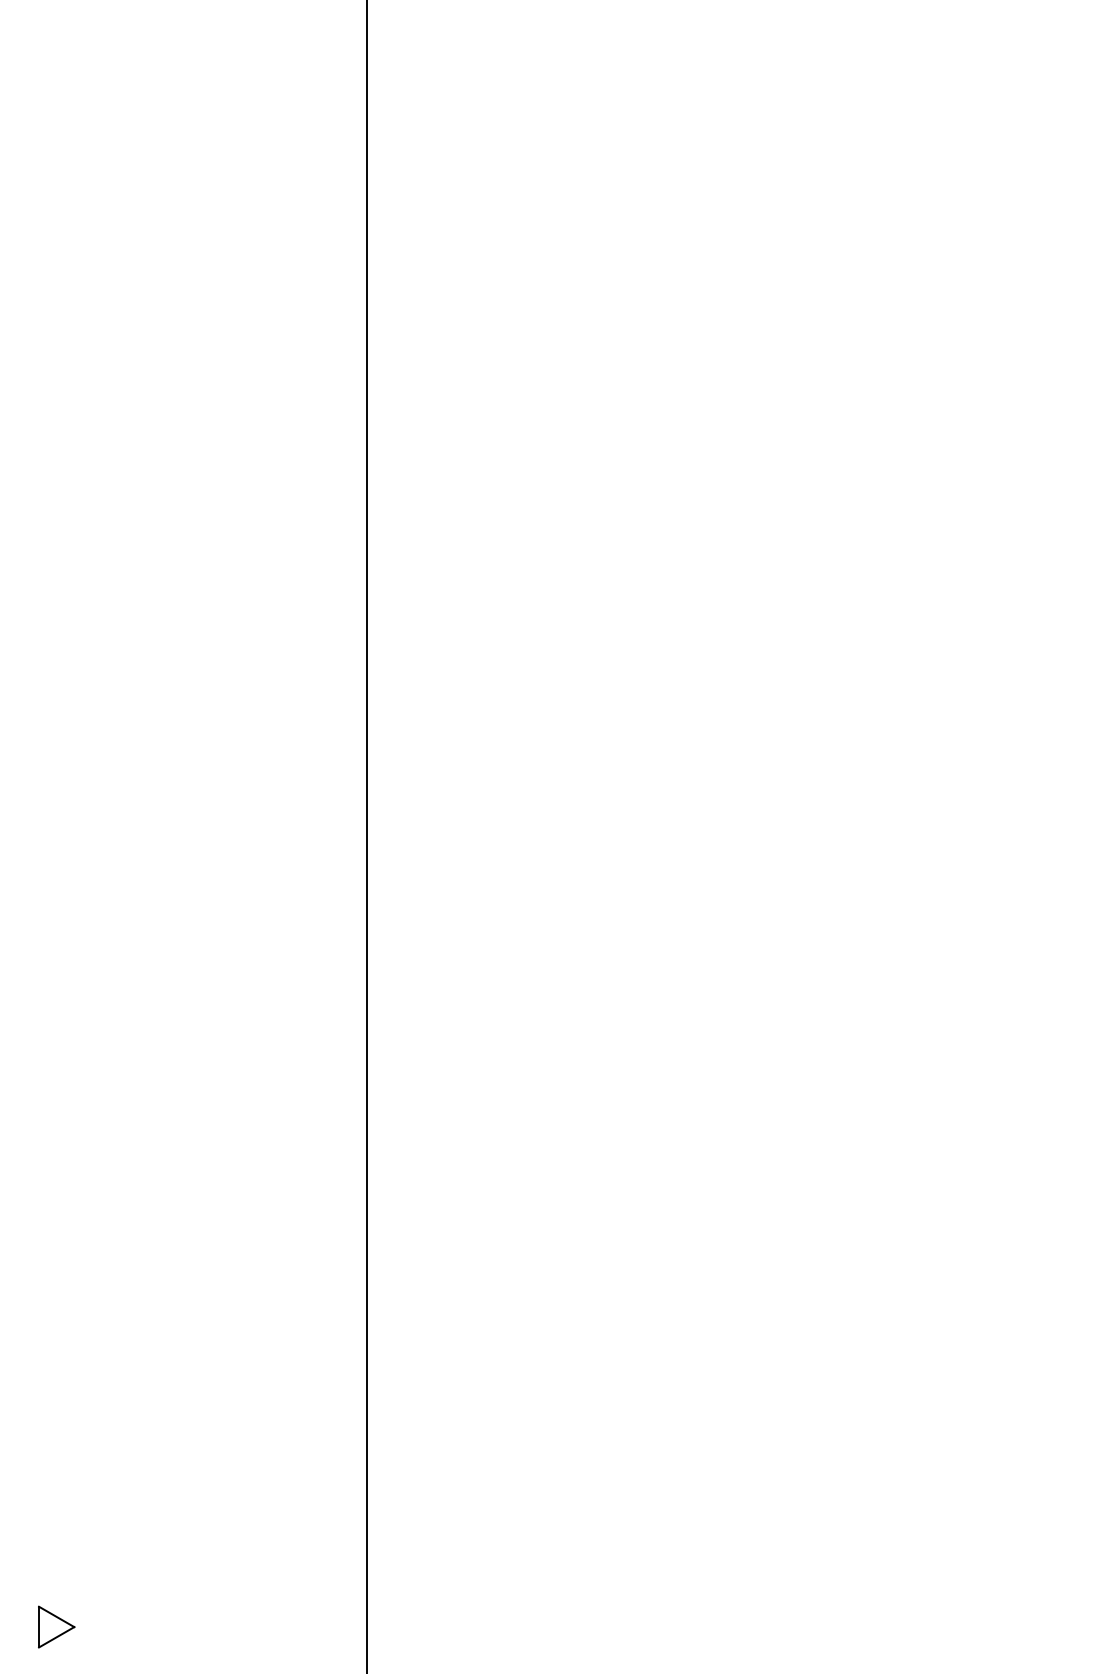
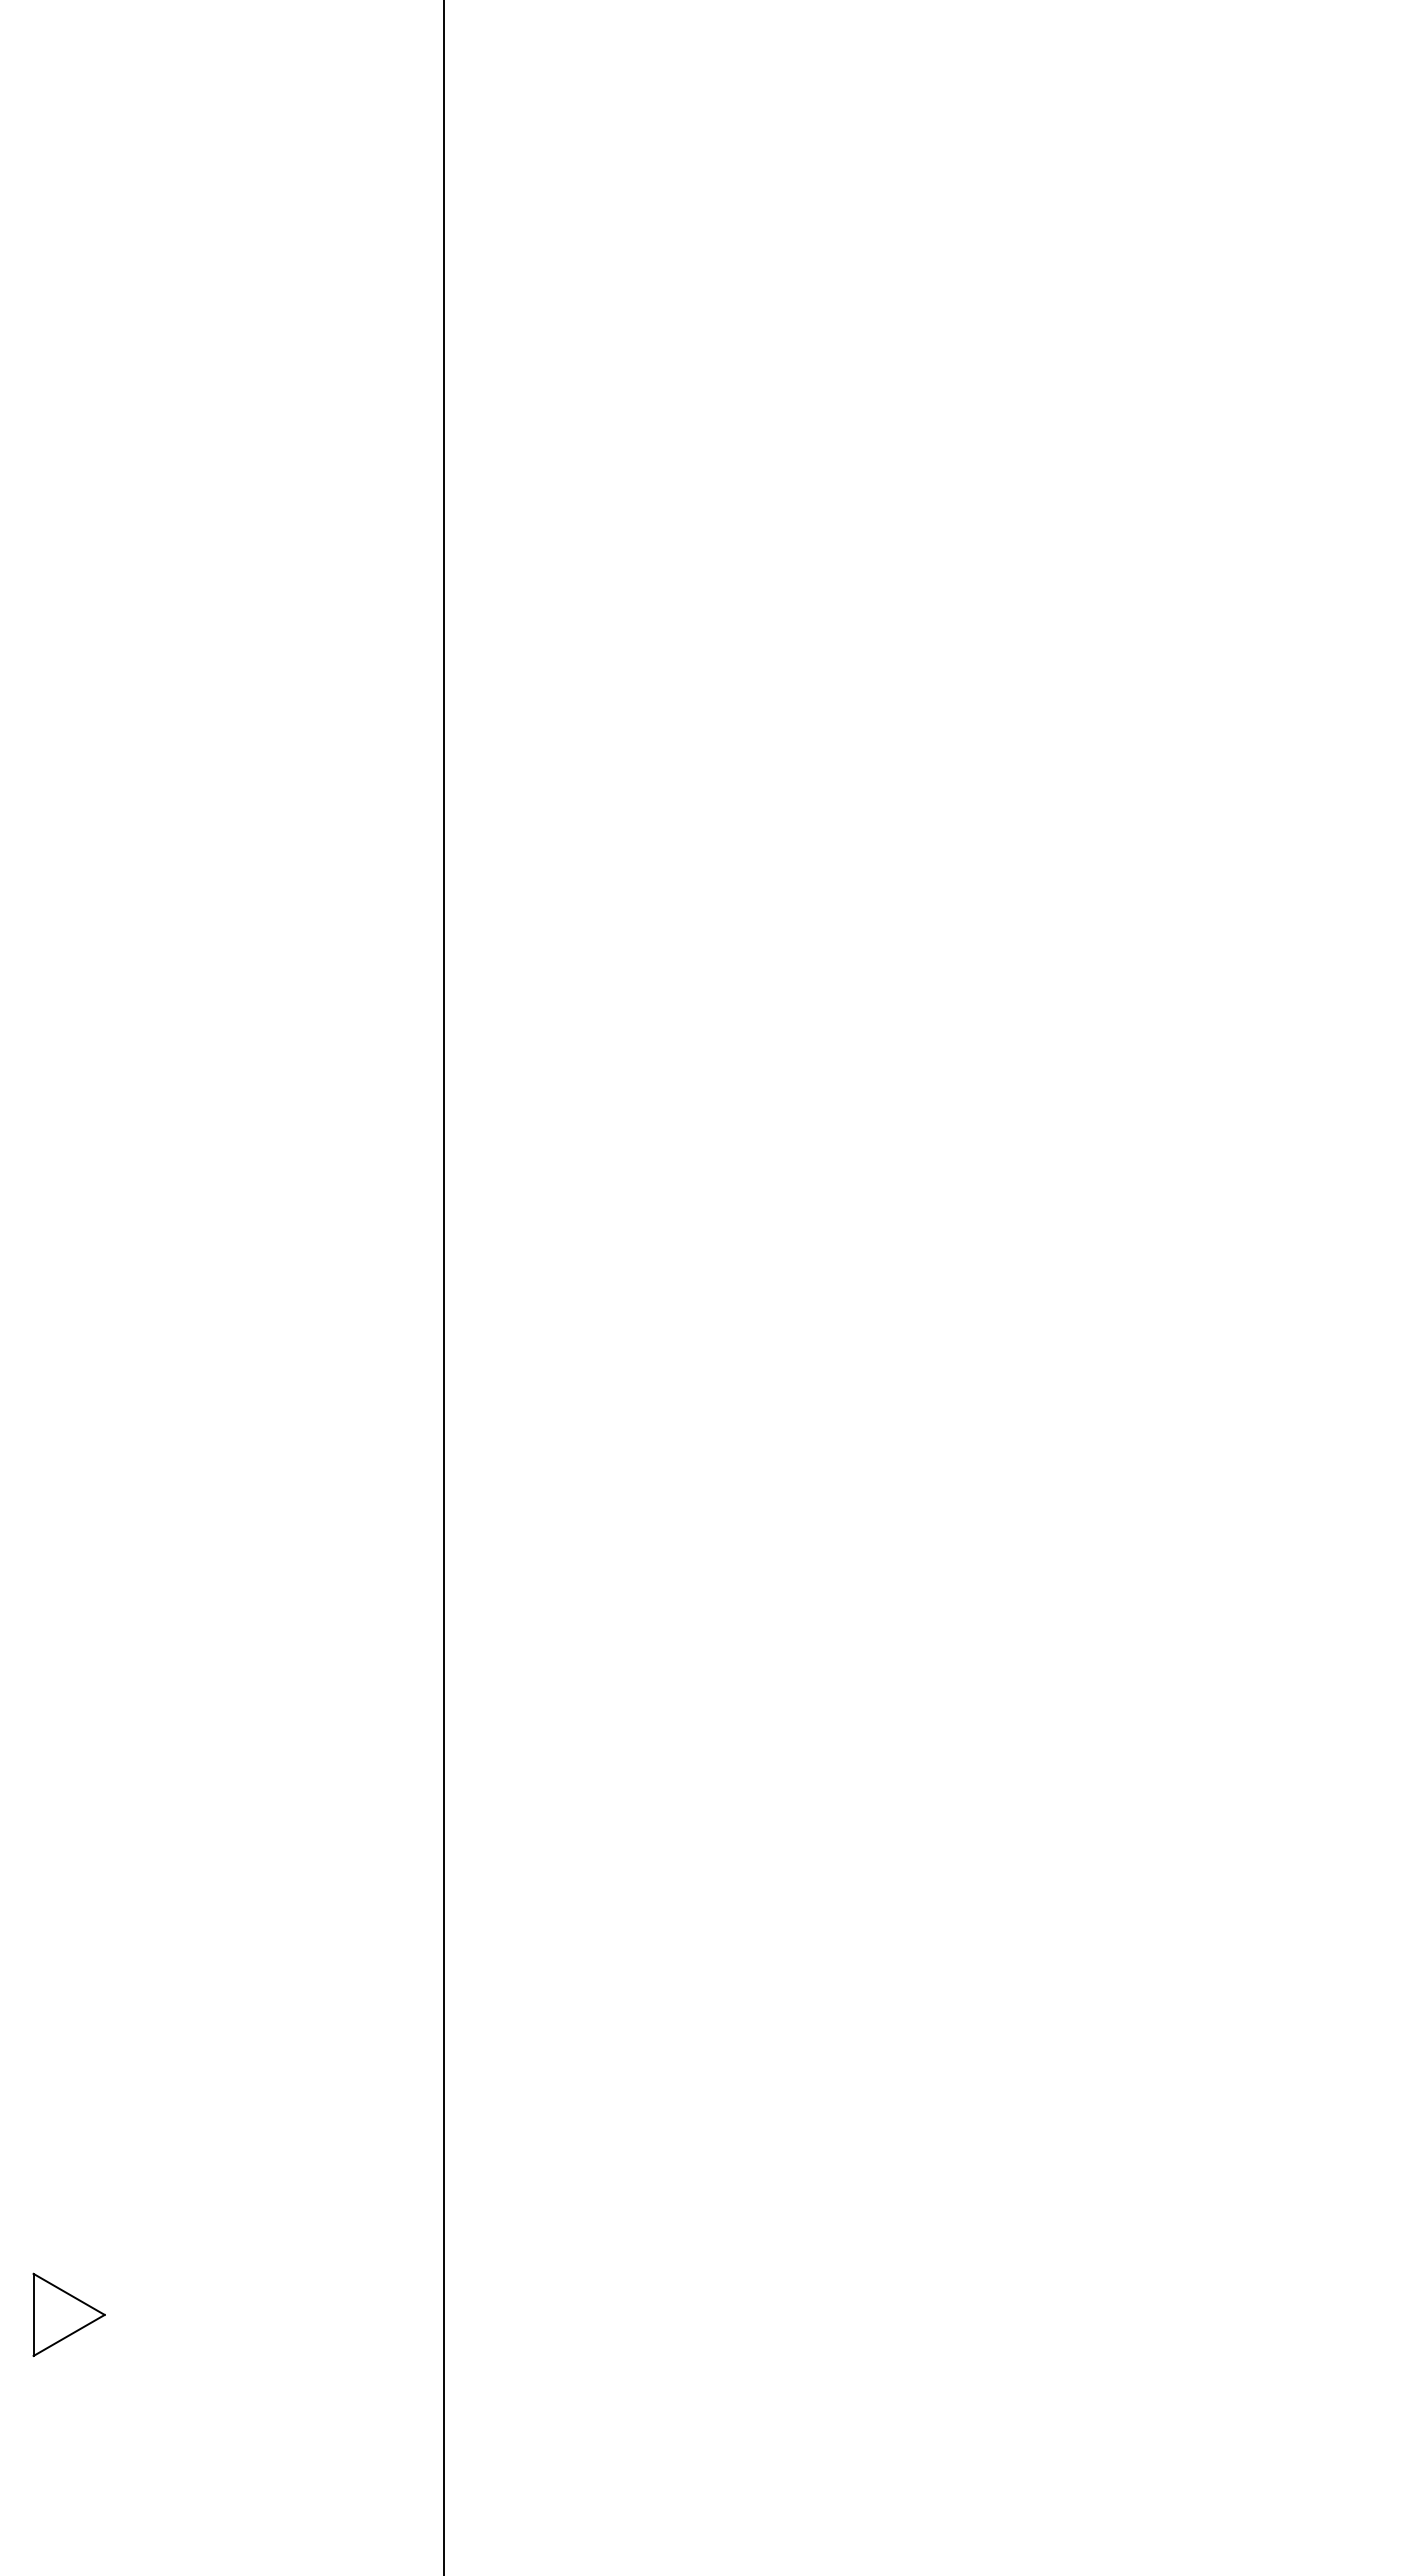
part: (56, 1626) -> (68, 2314), size x1.67

